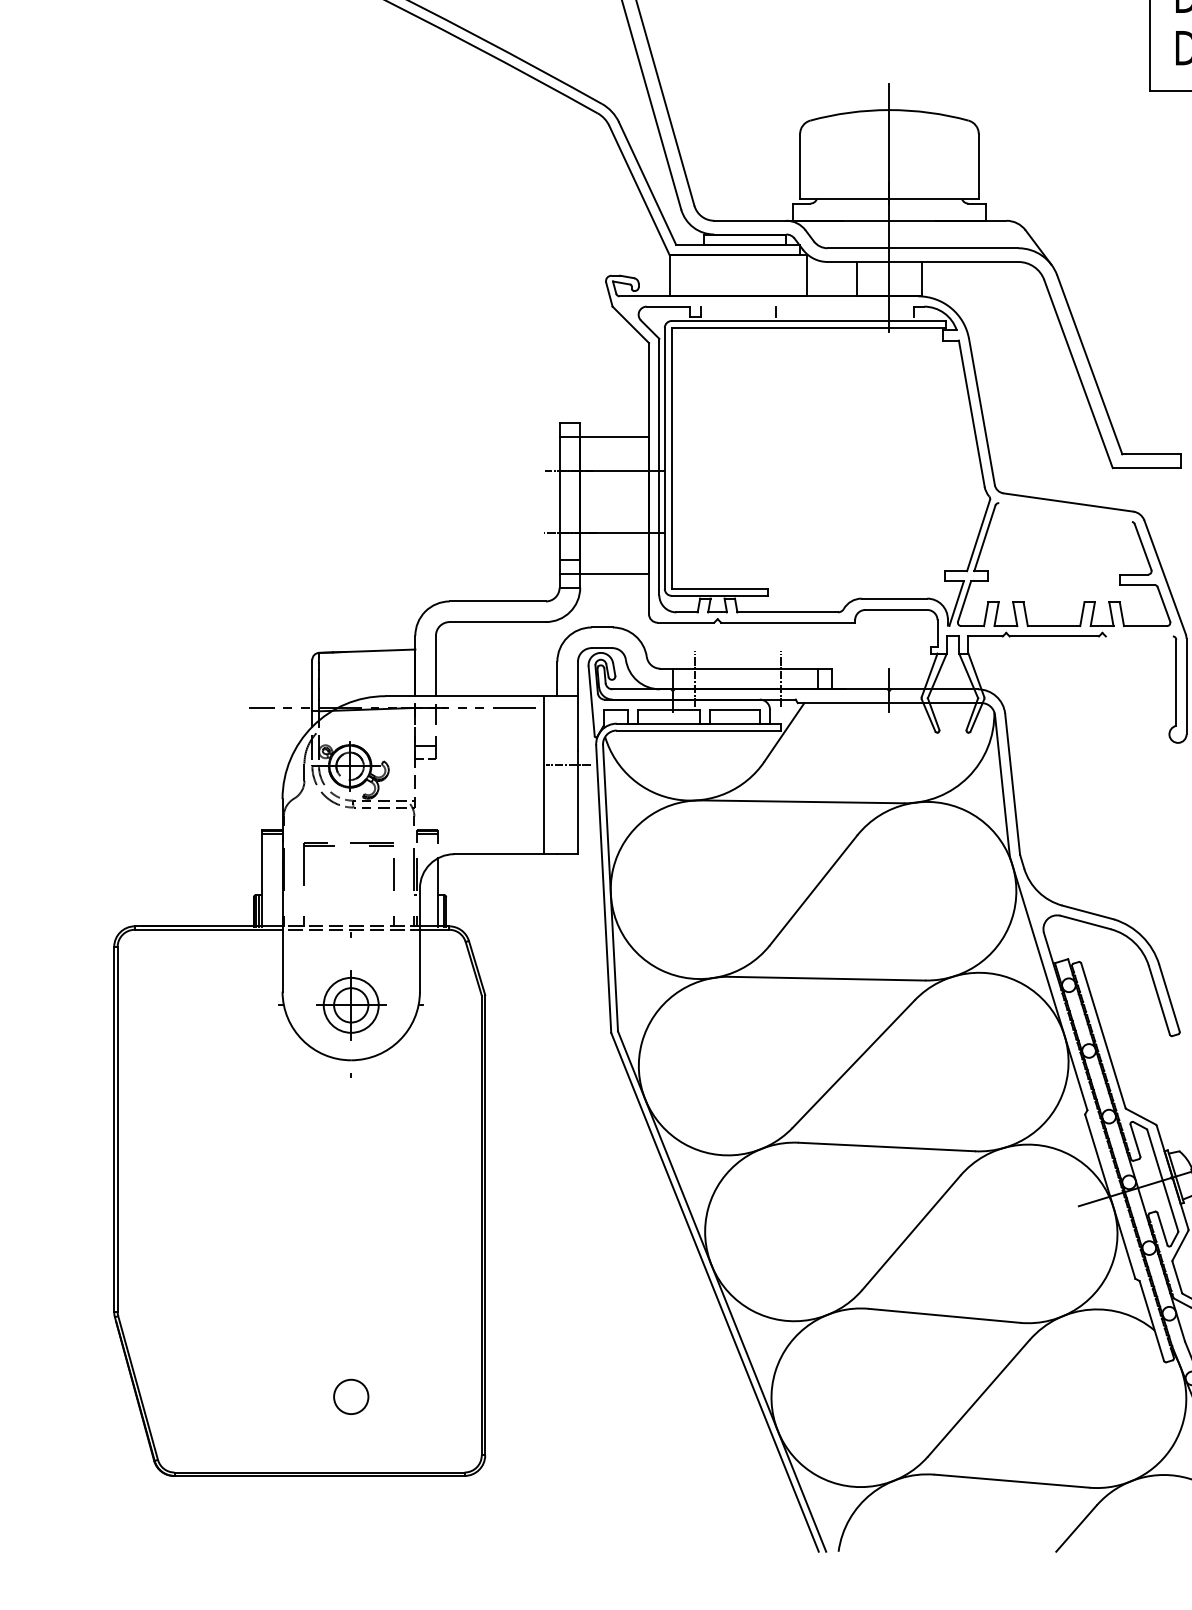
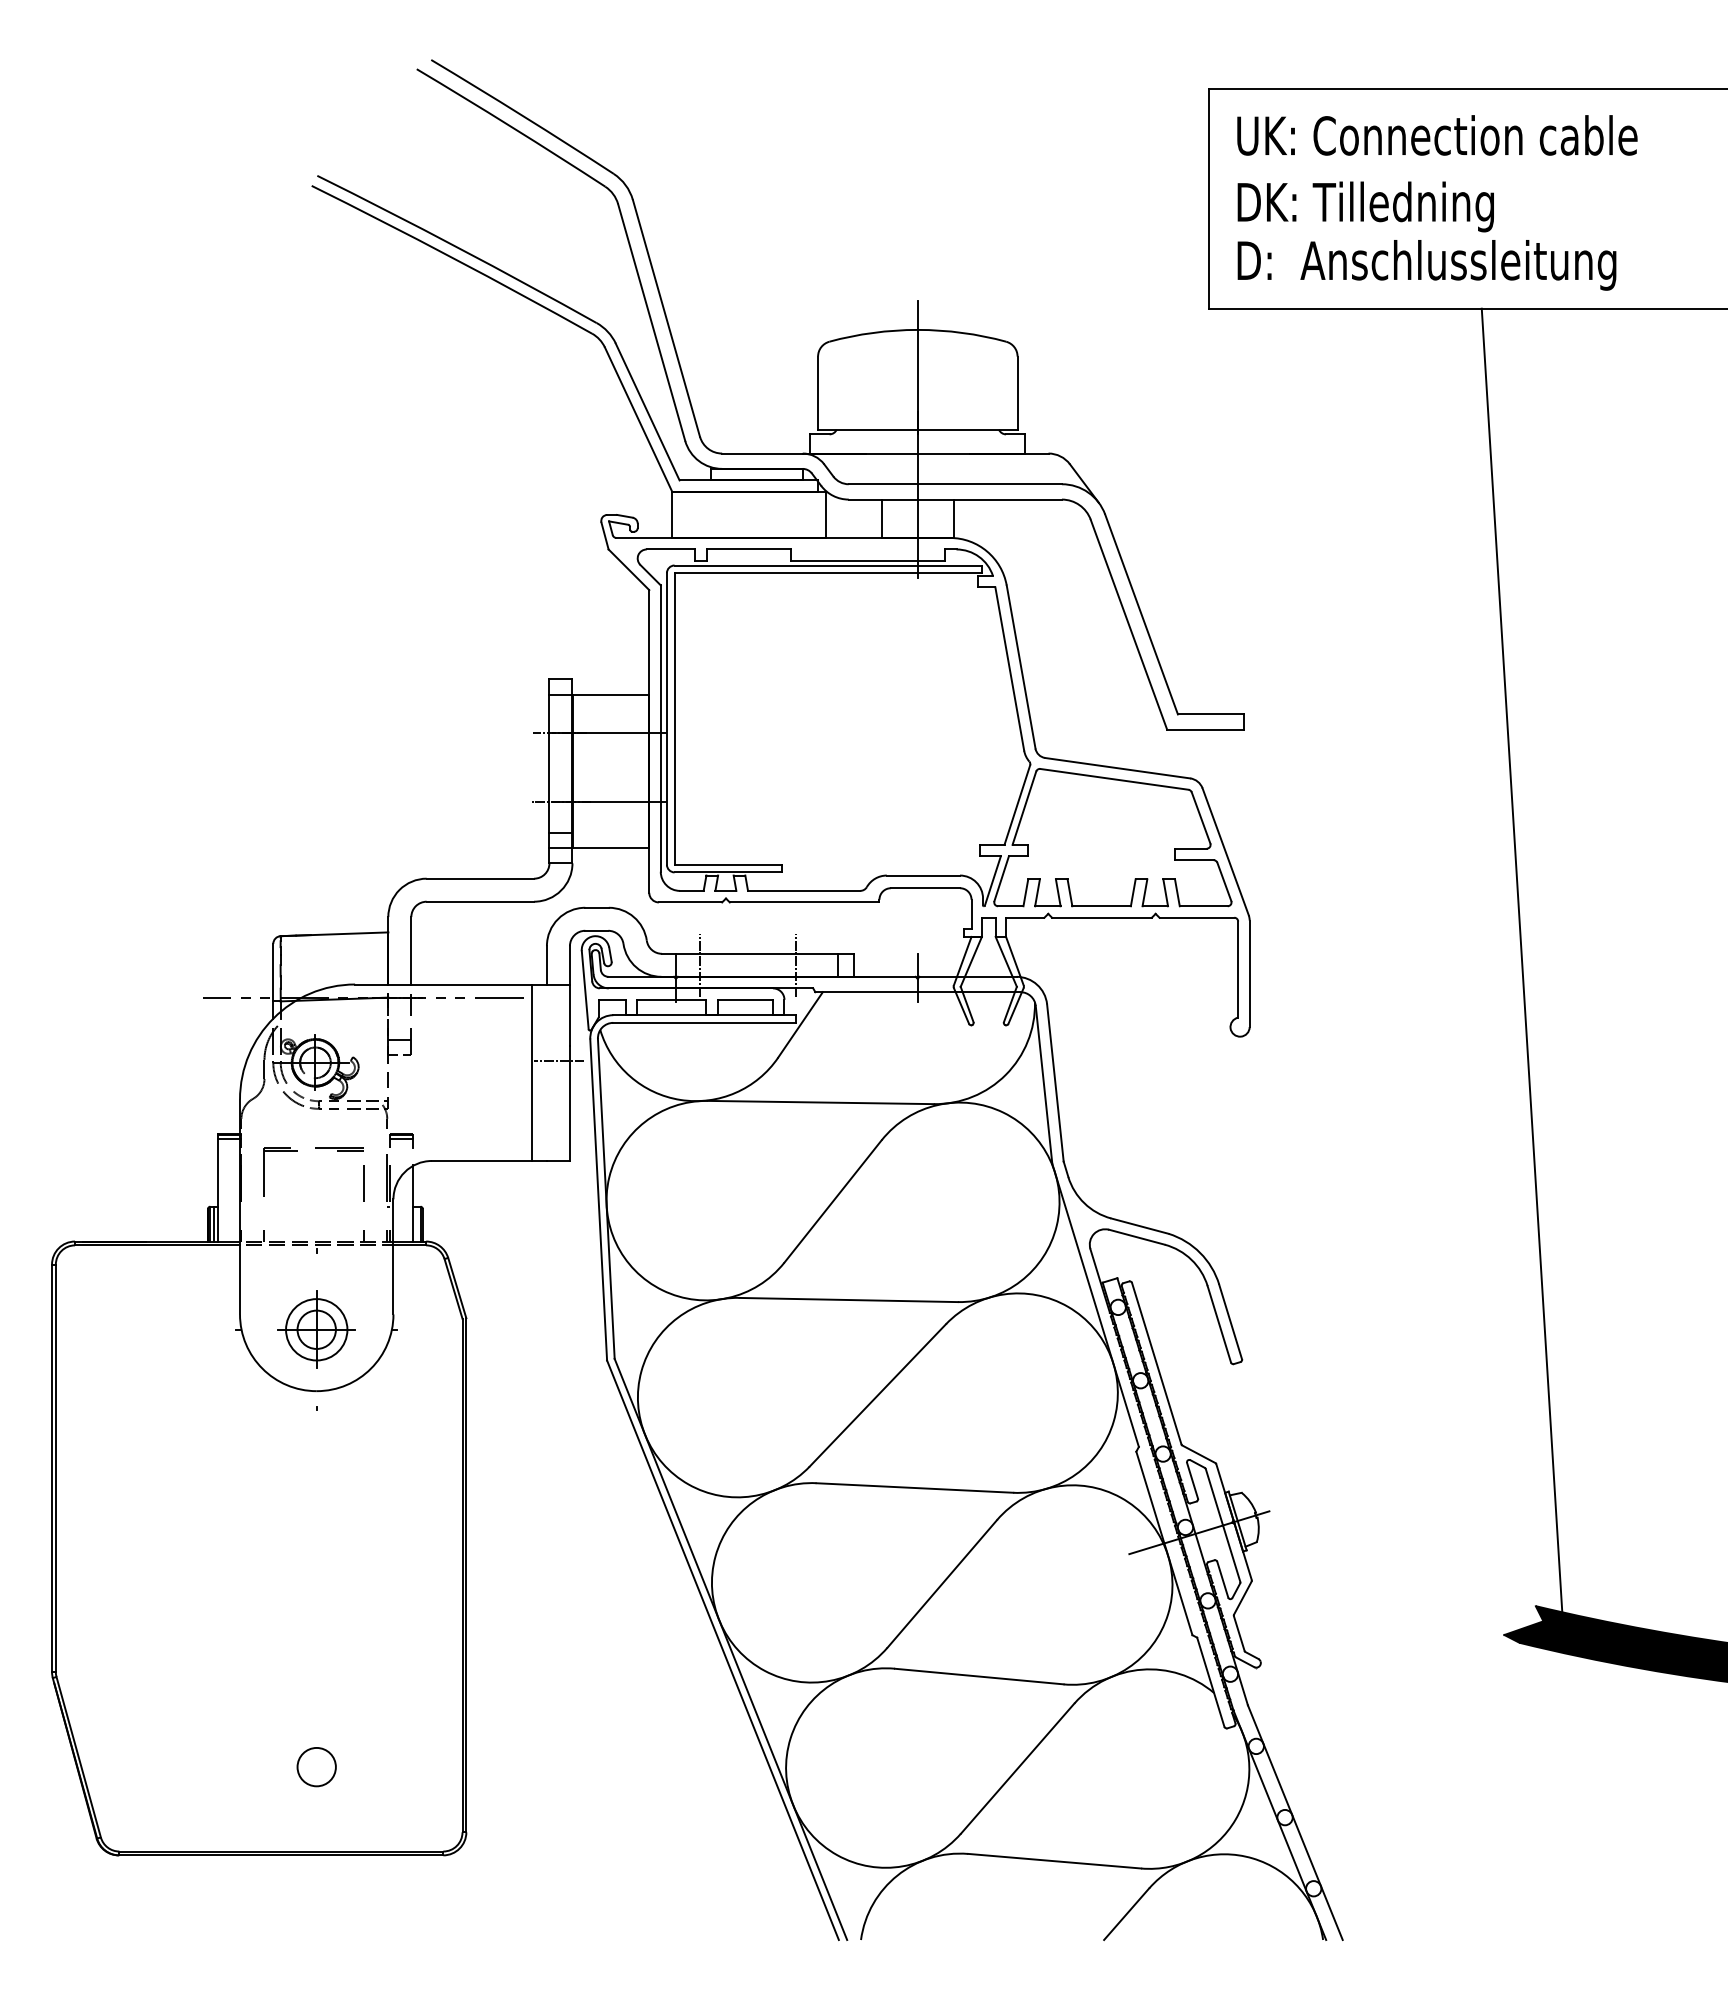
line: (737, 306) -> (748, 549), added
line: (844, 316) -> (867, 560), added
line: (1065, 511) -> (1114, 778), added
line: (1138, 636) -> (1196, 917), added

